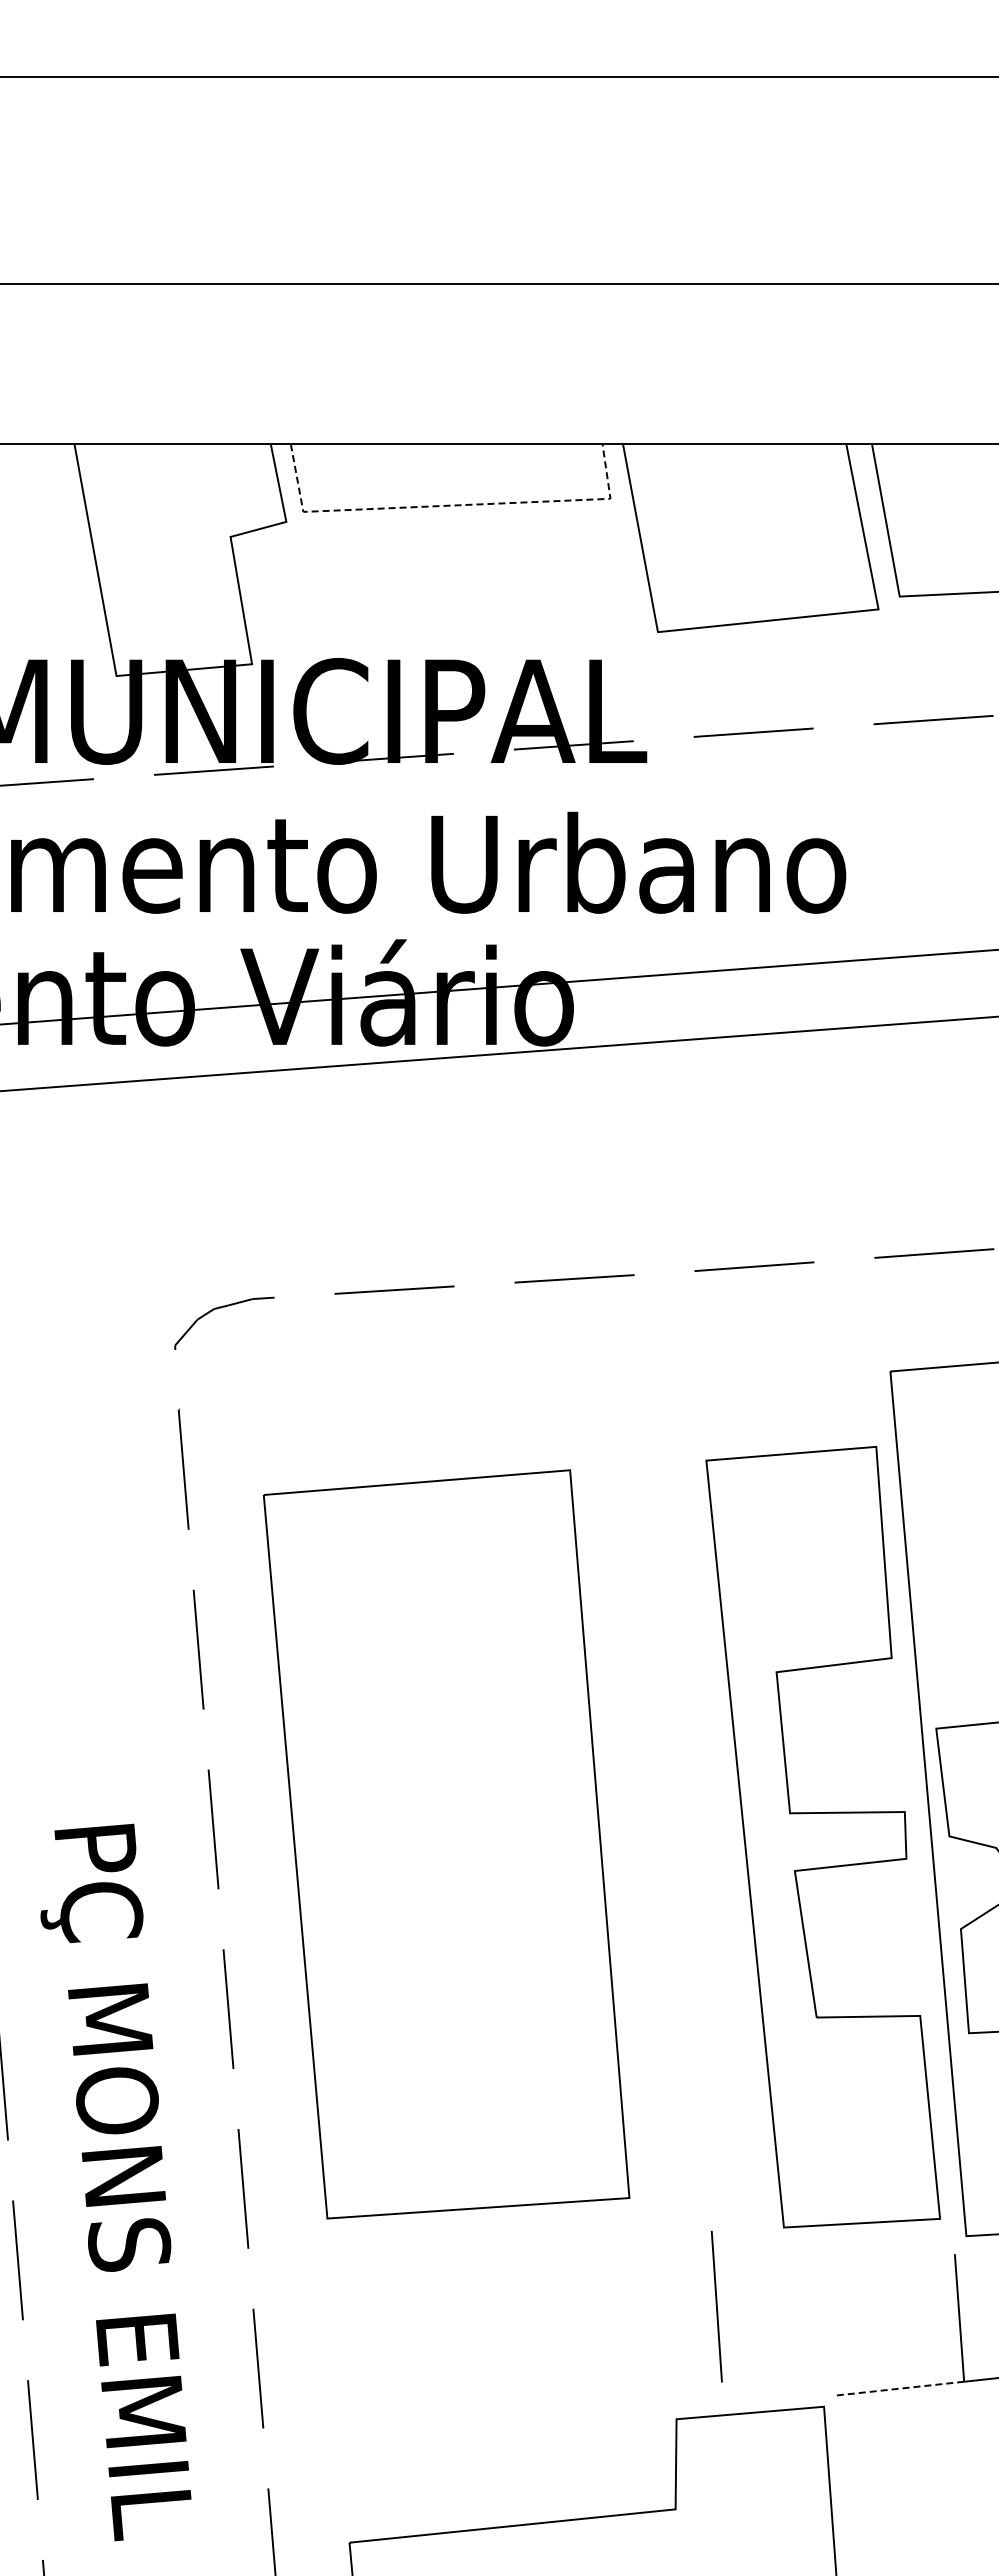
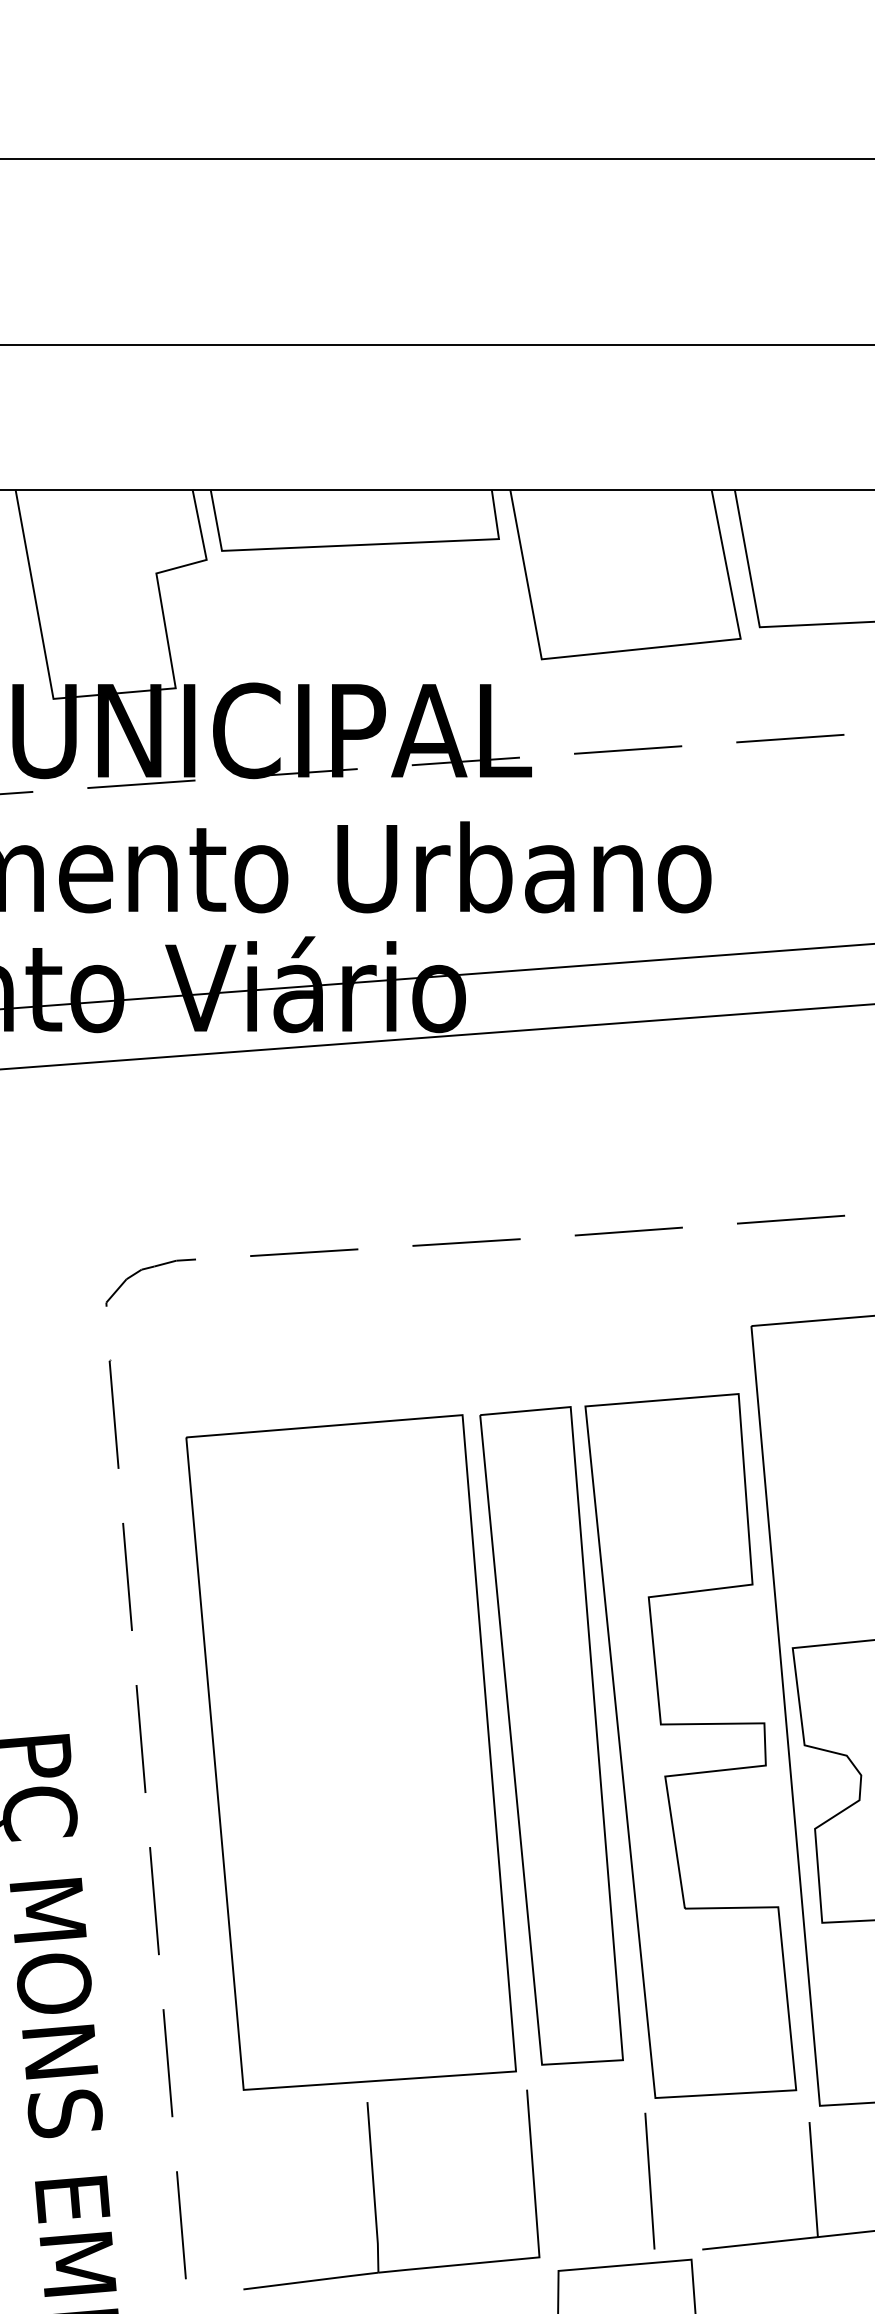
line: (450, 505) -> (354, 545), dashed -> solid
part: (668, 1825) -> (551, 1735), added
line: (716, 2306) -> (649, 2180), moved
part: (473, 2334) -> (375, 2194), added
line: (899, 2388) -> (759, 2243), dashed -> solid

